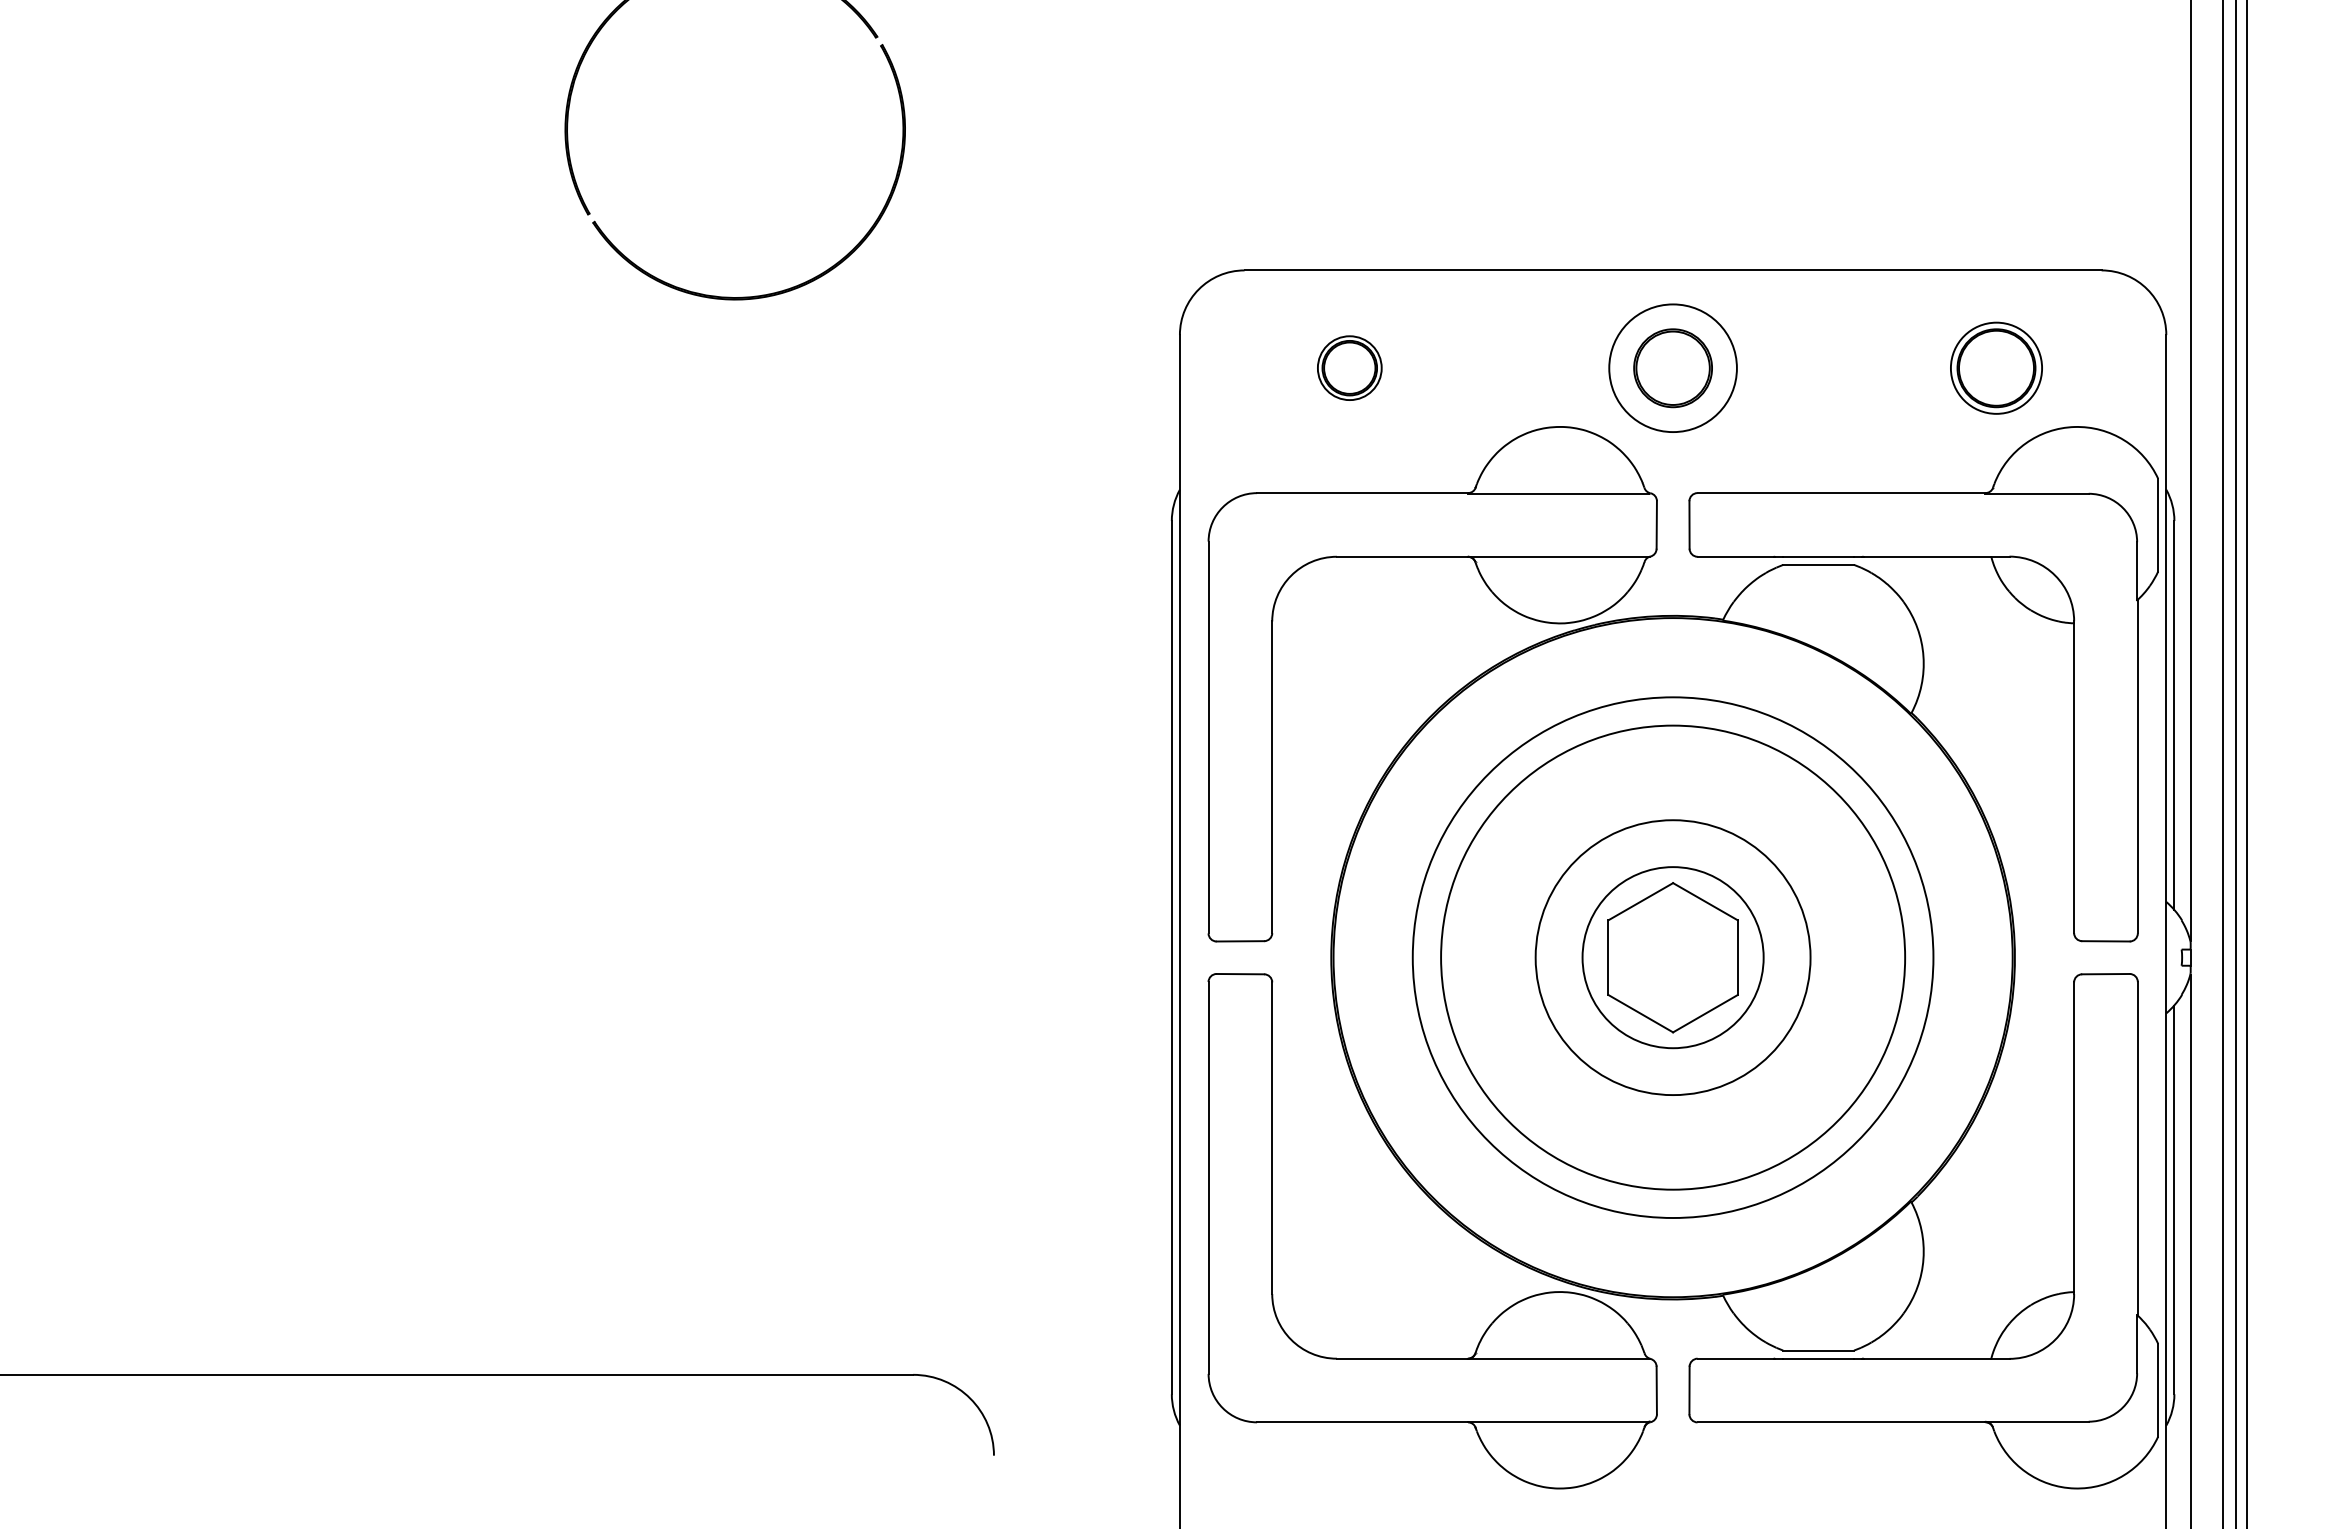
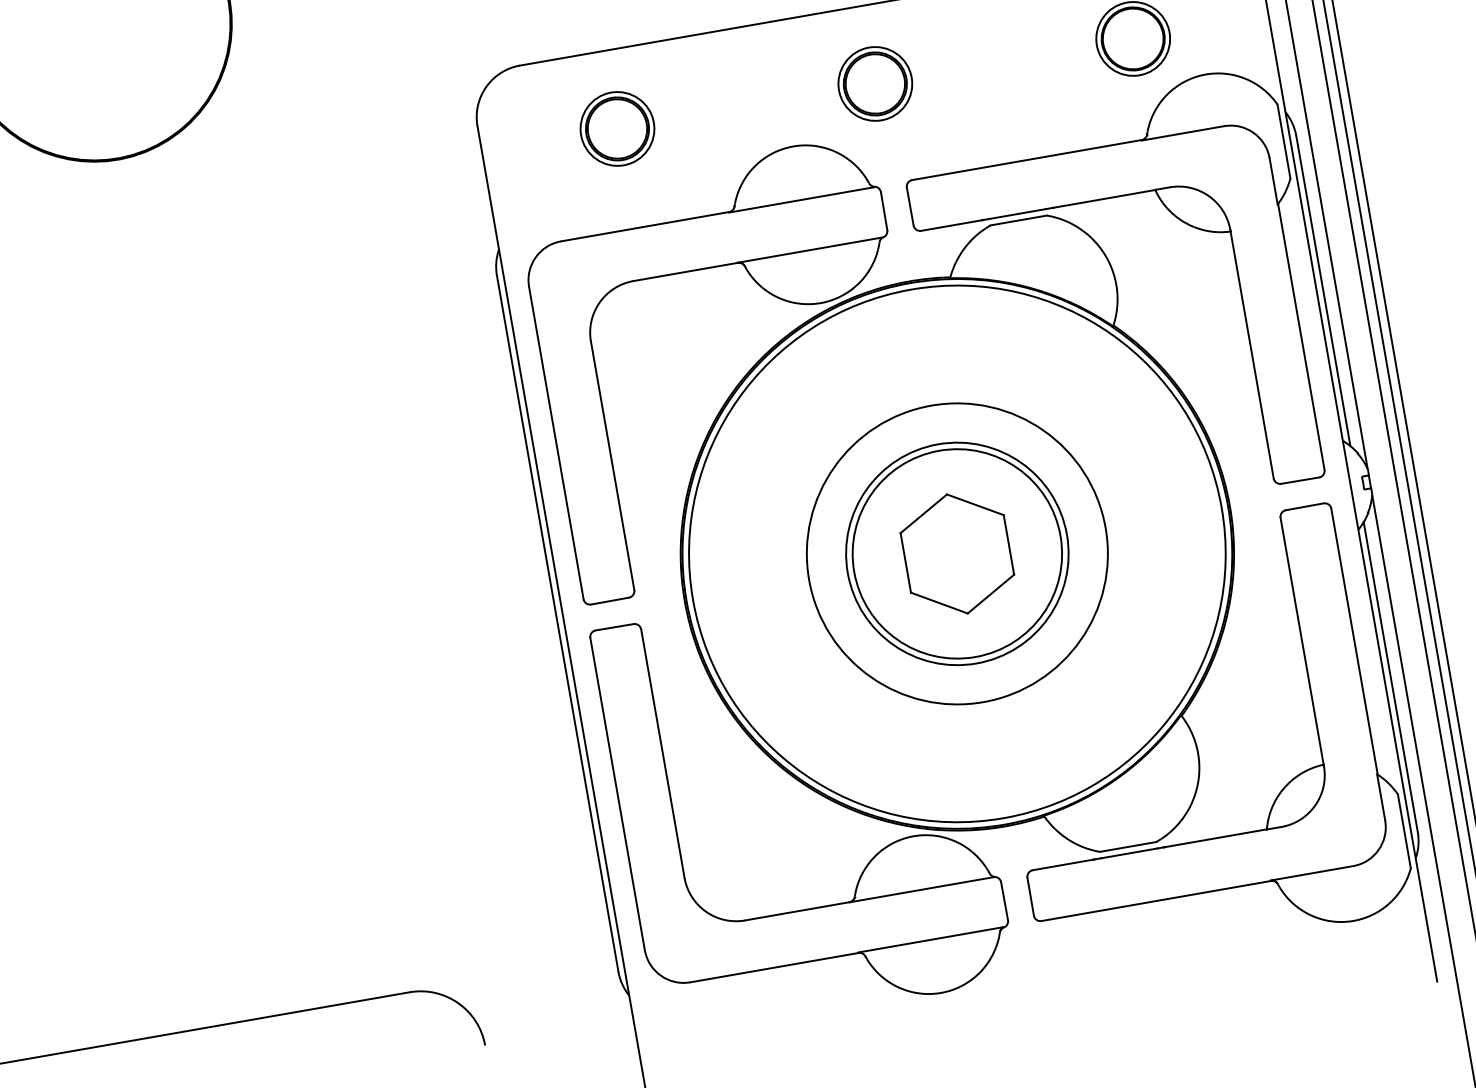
part: (1349, 367) -> (617, 128), size x1.43
circle: (1672, 367) -> (874, 83), size x0.71
circle: (1672, 957) -> (956, 553), size x1.43
circle: (1672, 957) -> (956, 553), size x1.43
circle: (1673, 957) -> (957, 553), size x0.71

